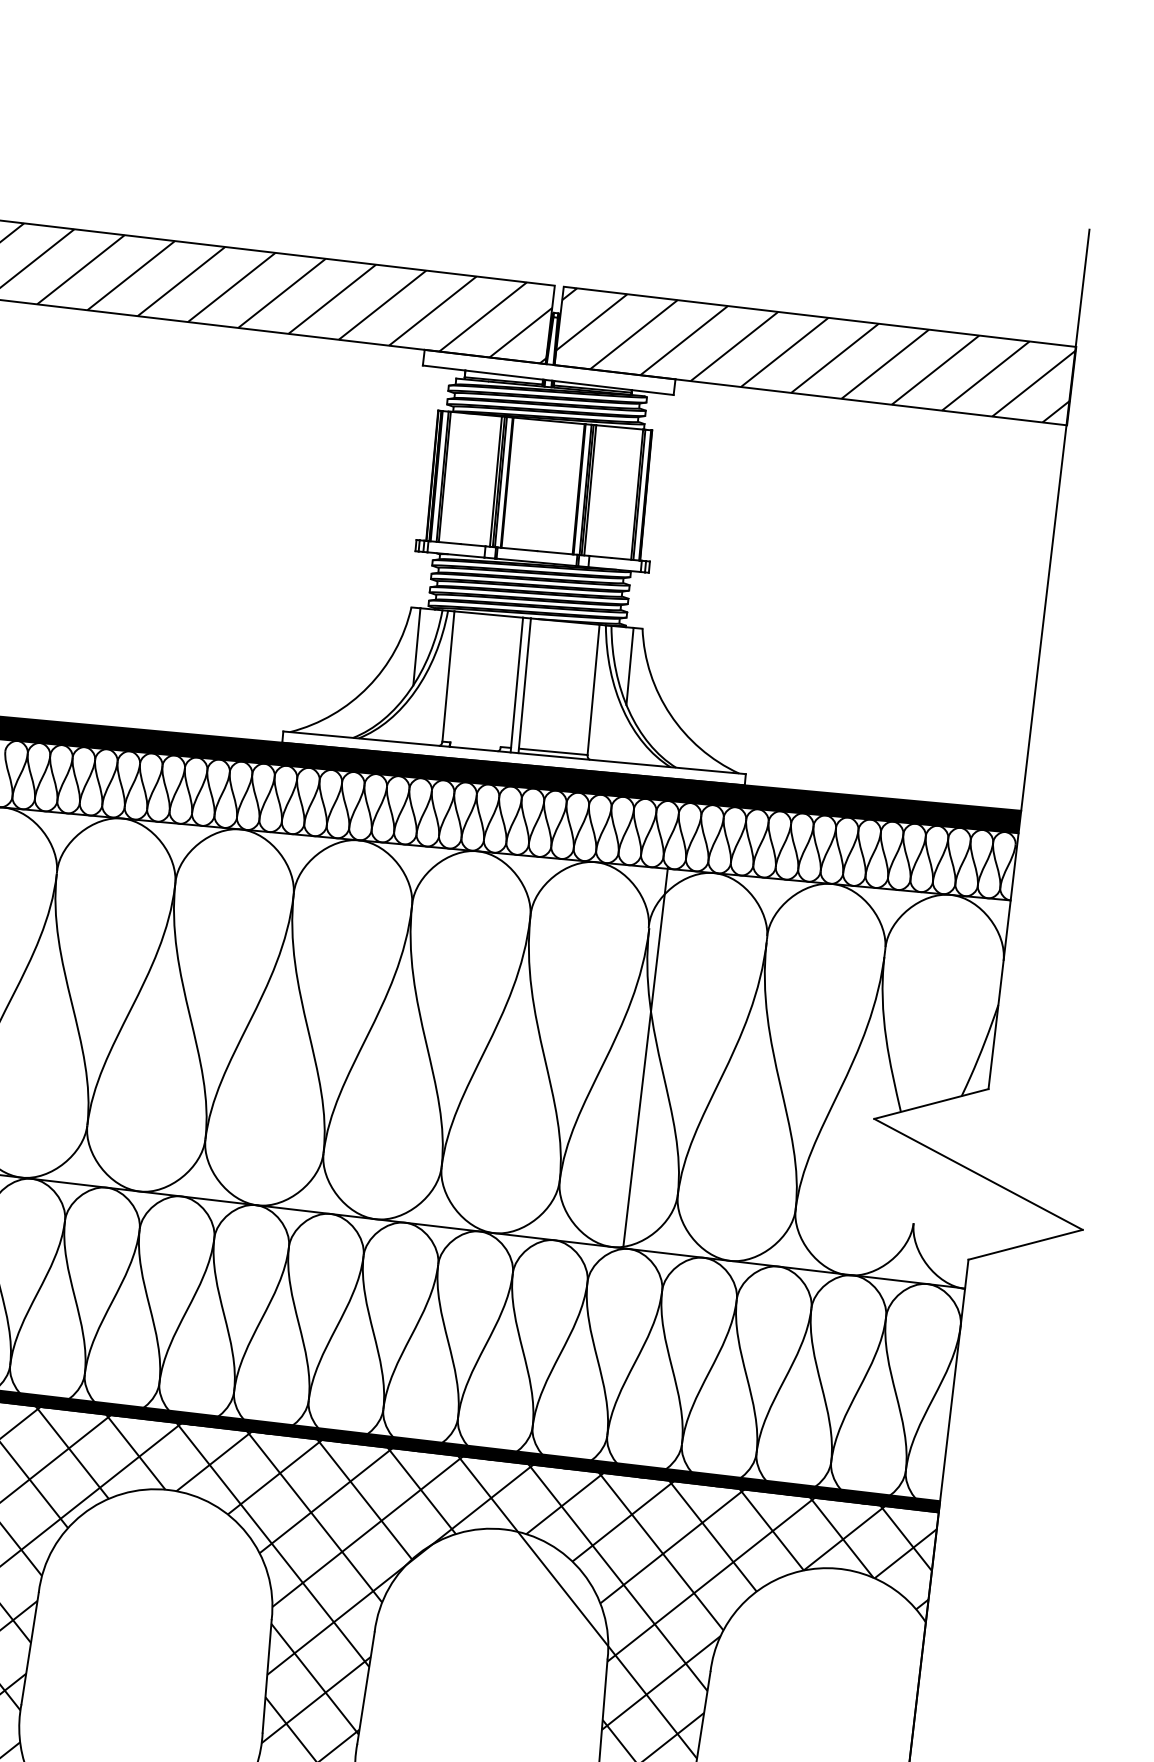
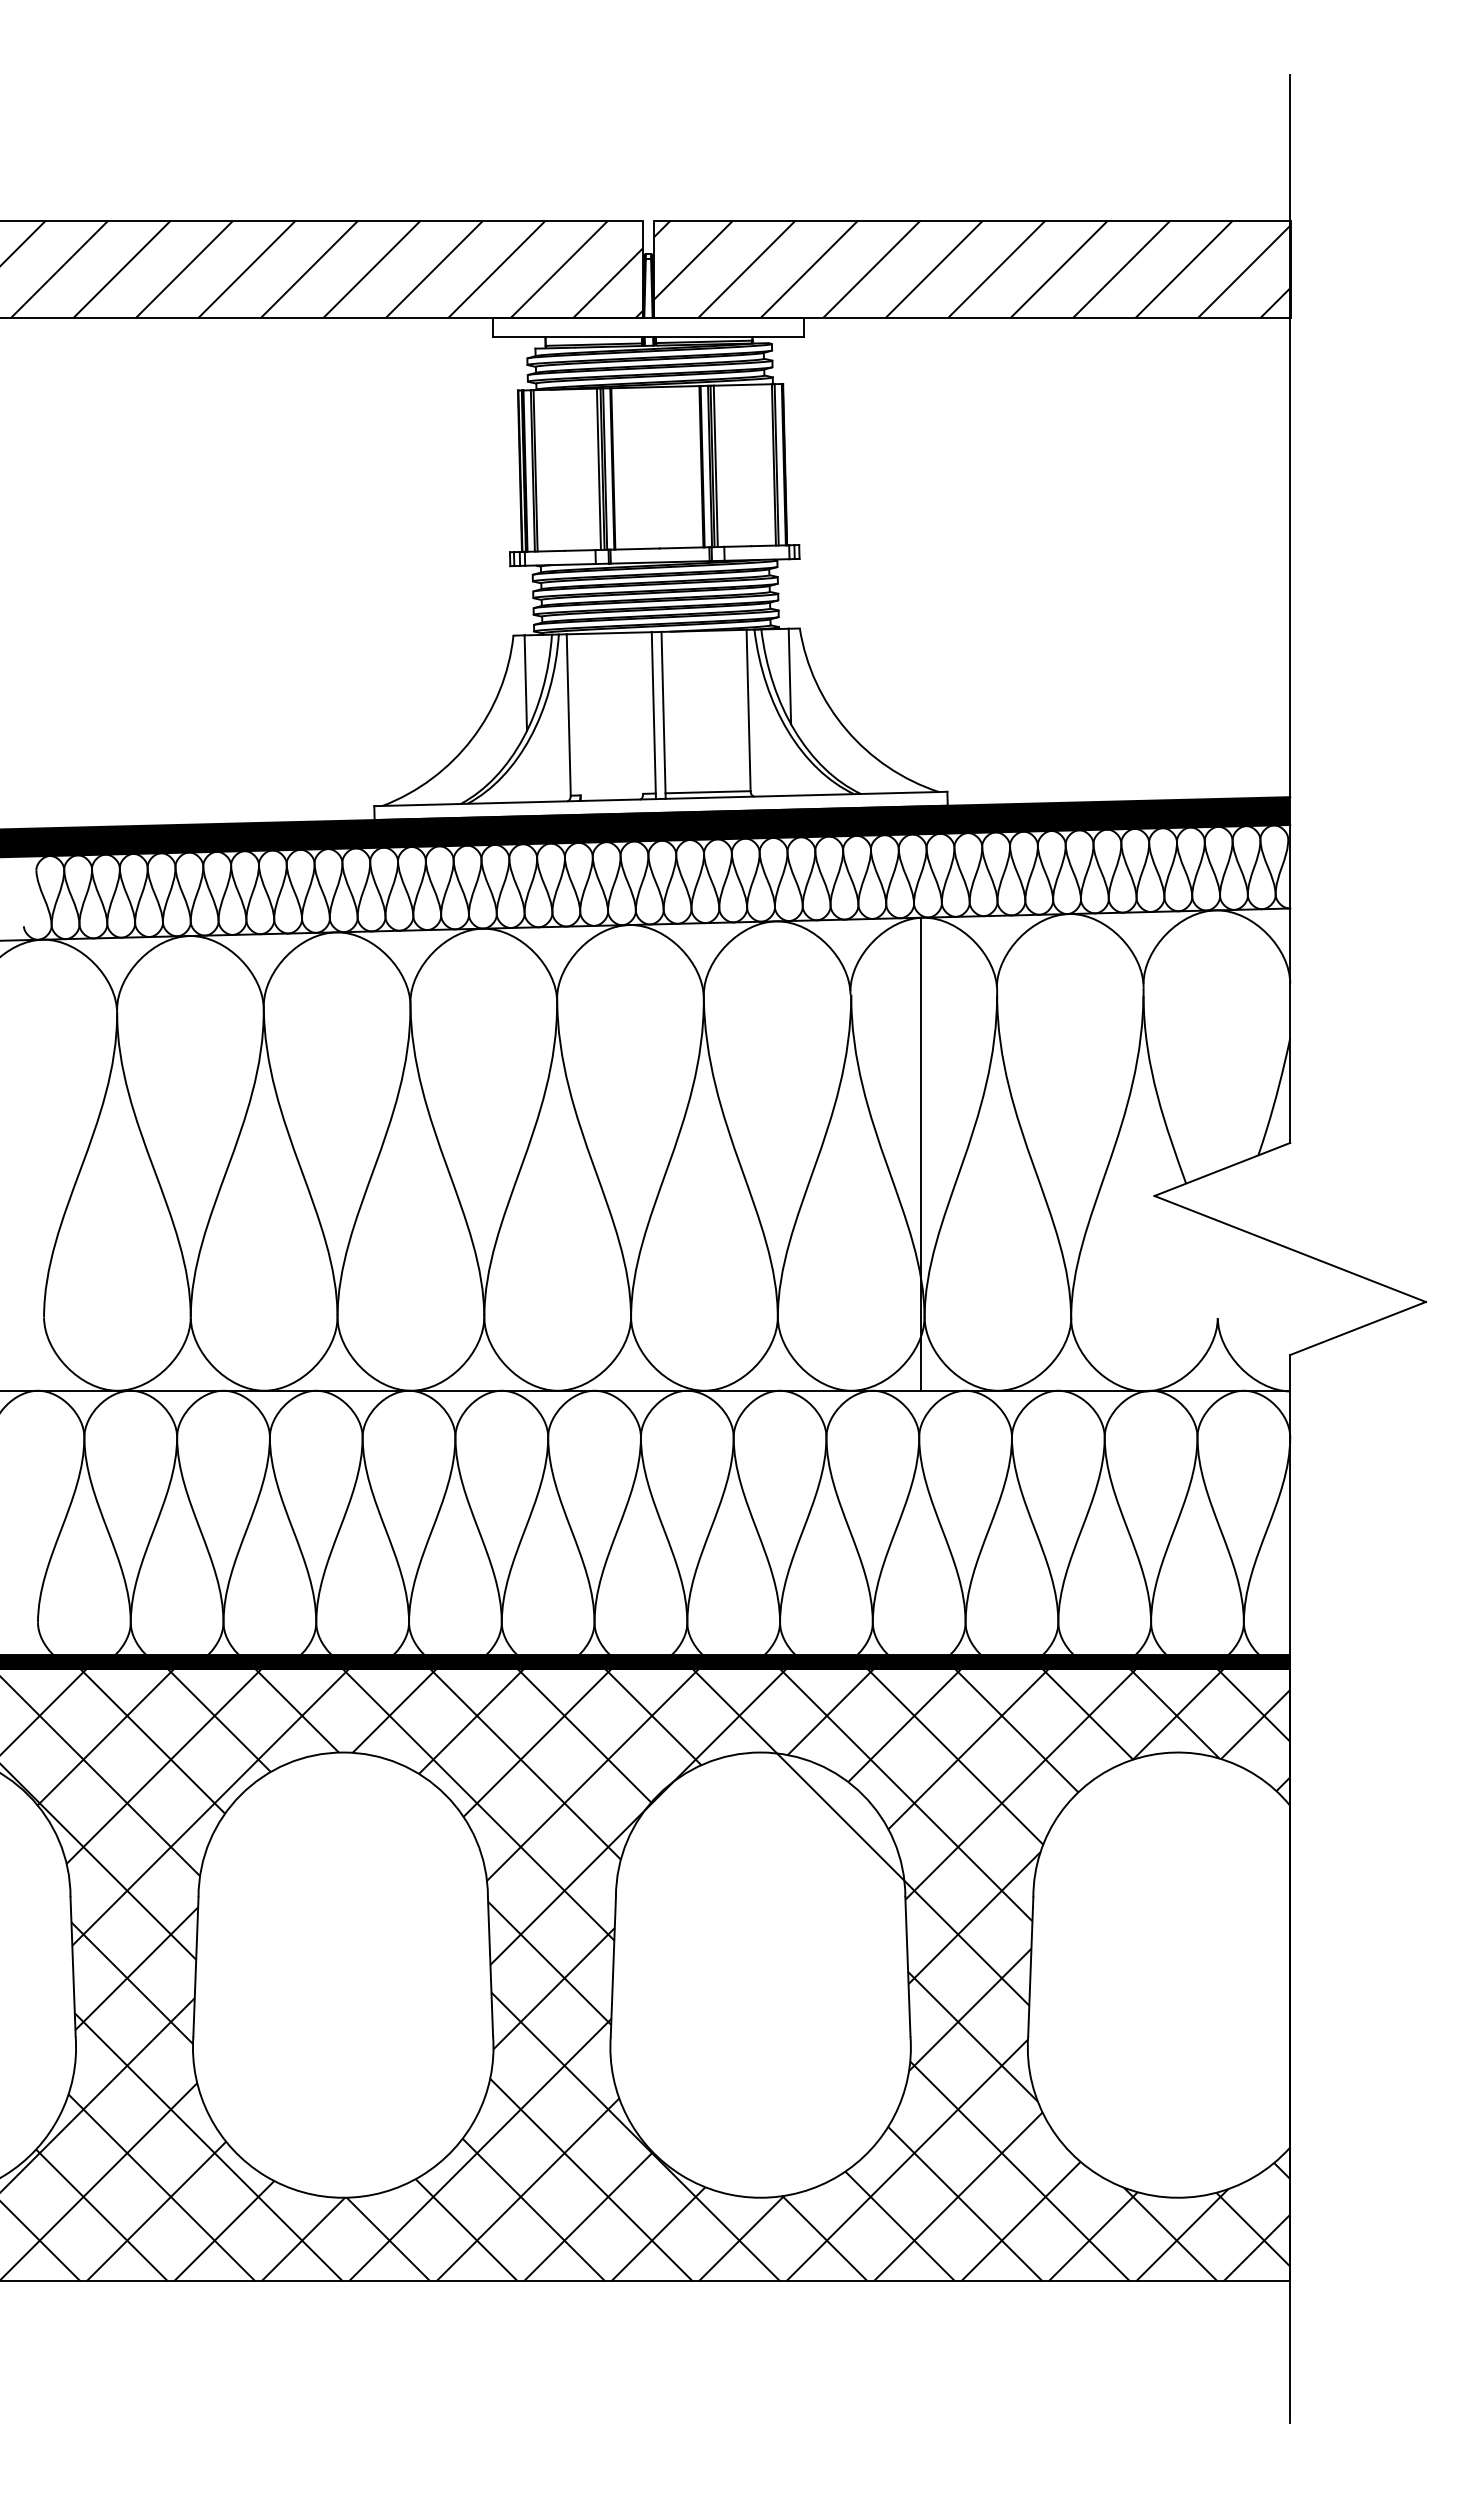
line: (645, 1057) -> (921, 1153), moved

